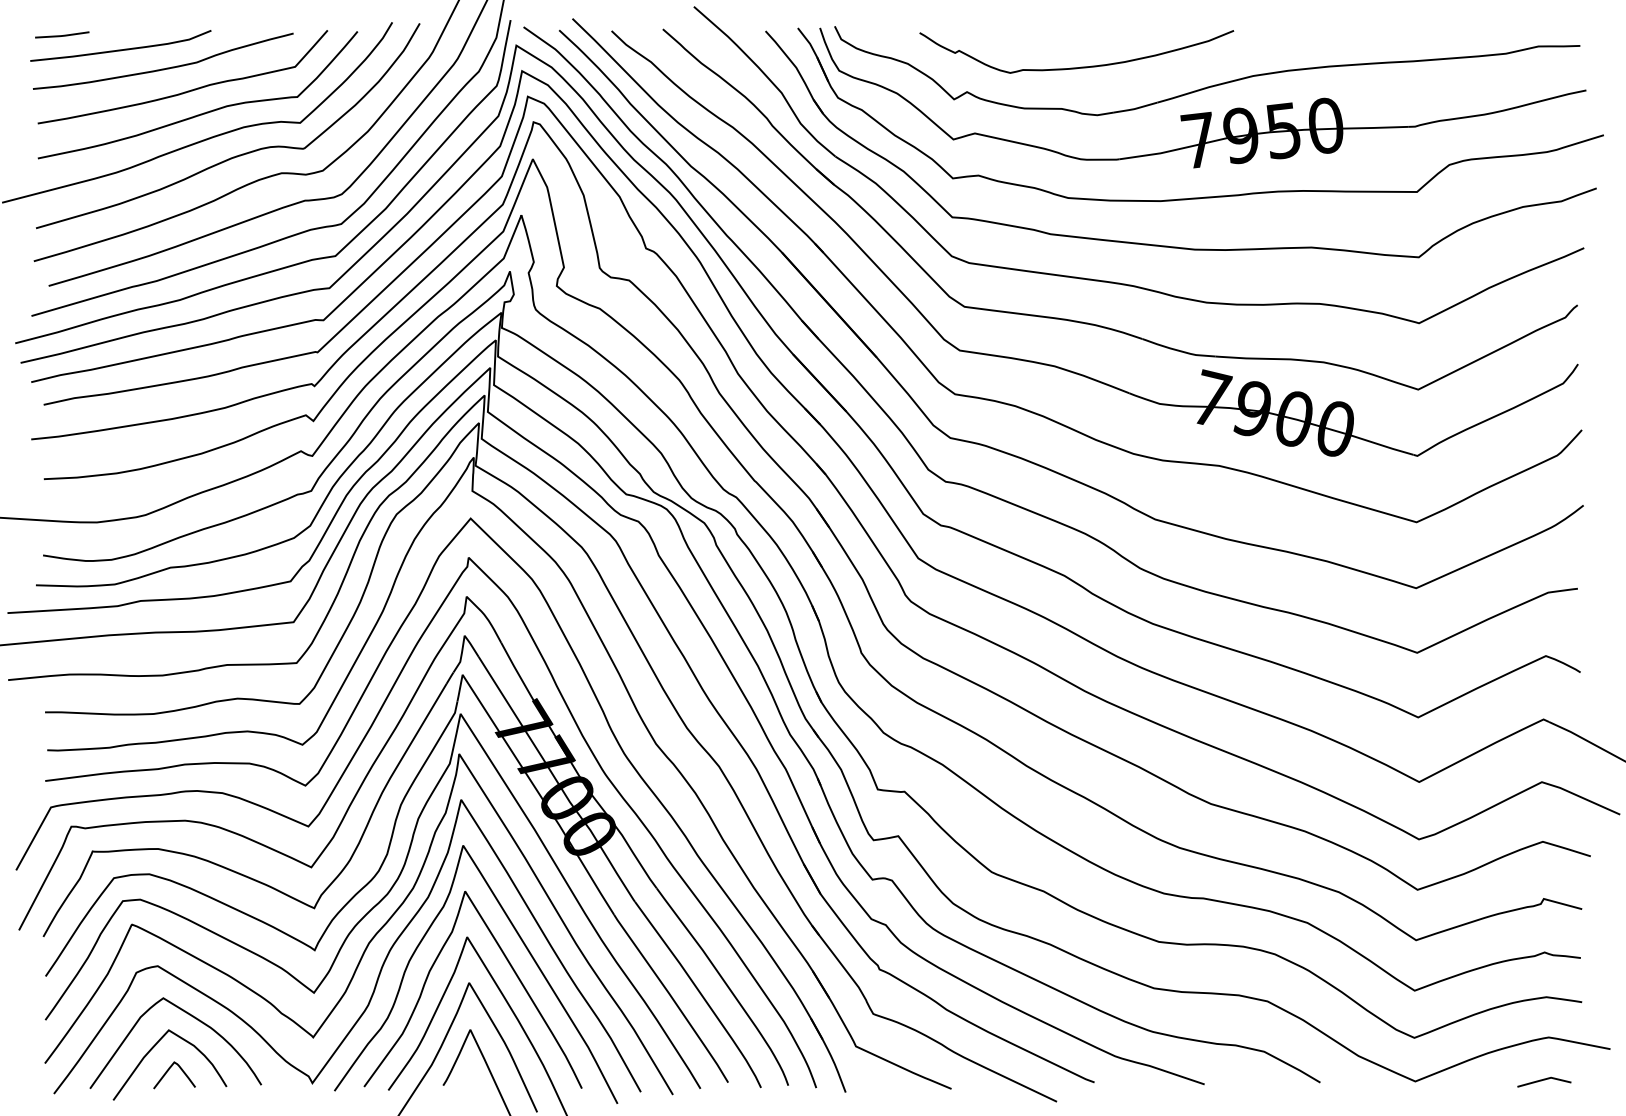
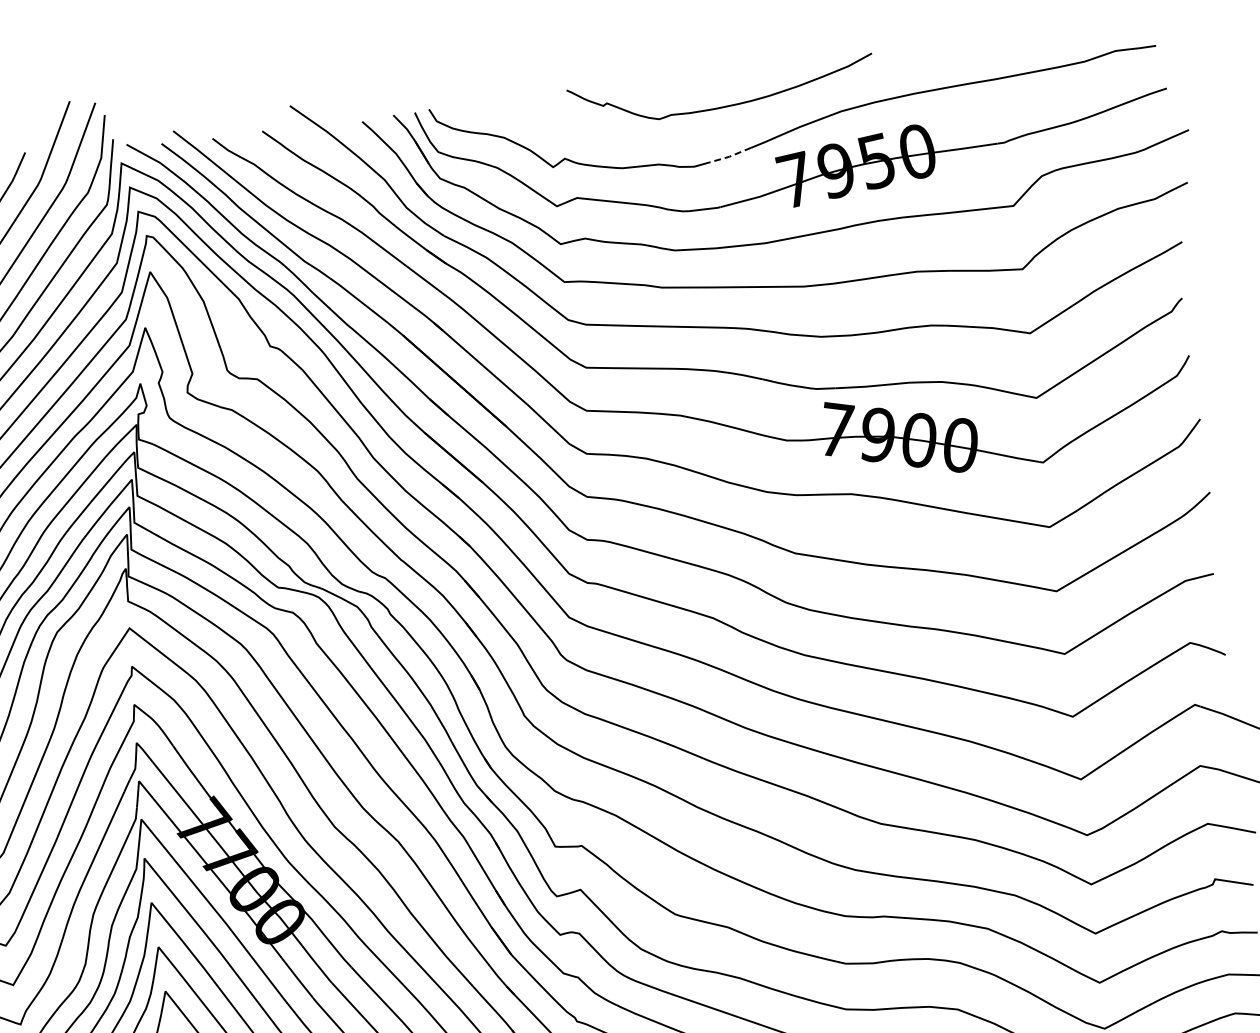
curve: (1080, 66) -> (726, 105), moved
line: (1134, 109) -> (729, 157), solid -> dashed

